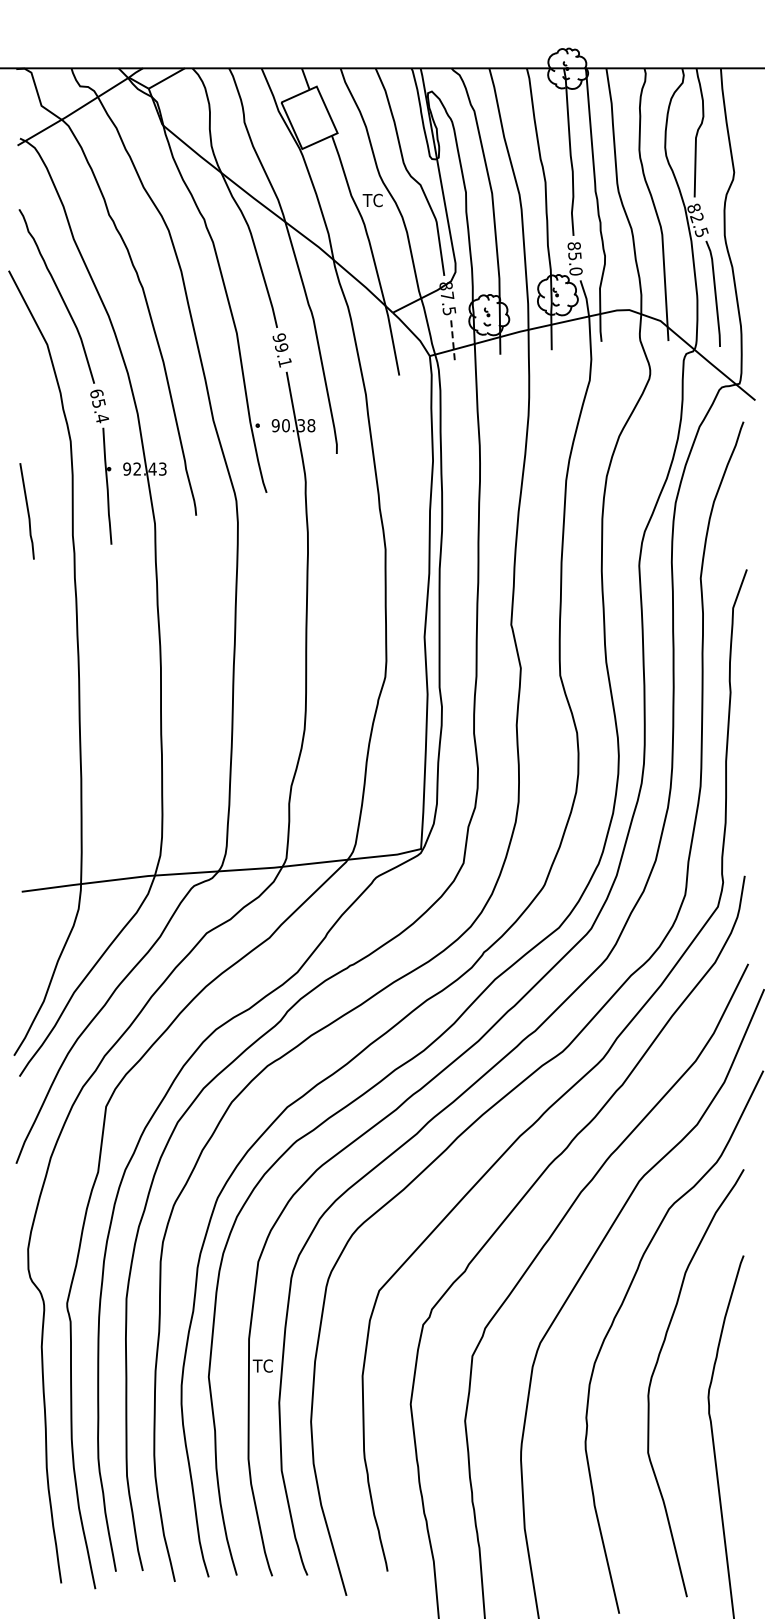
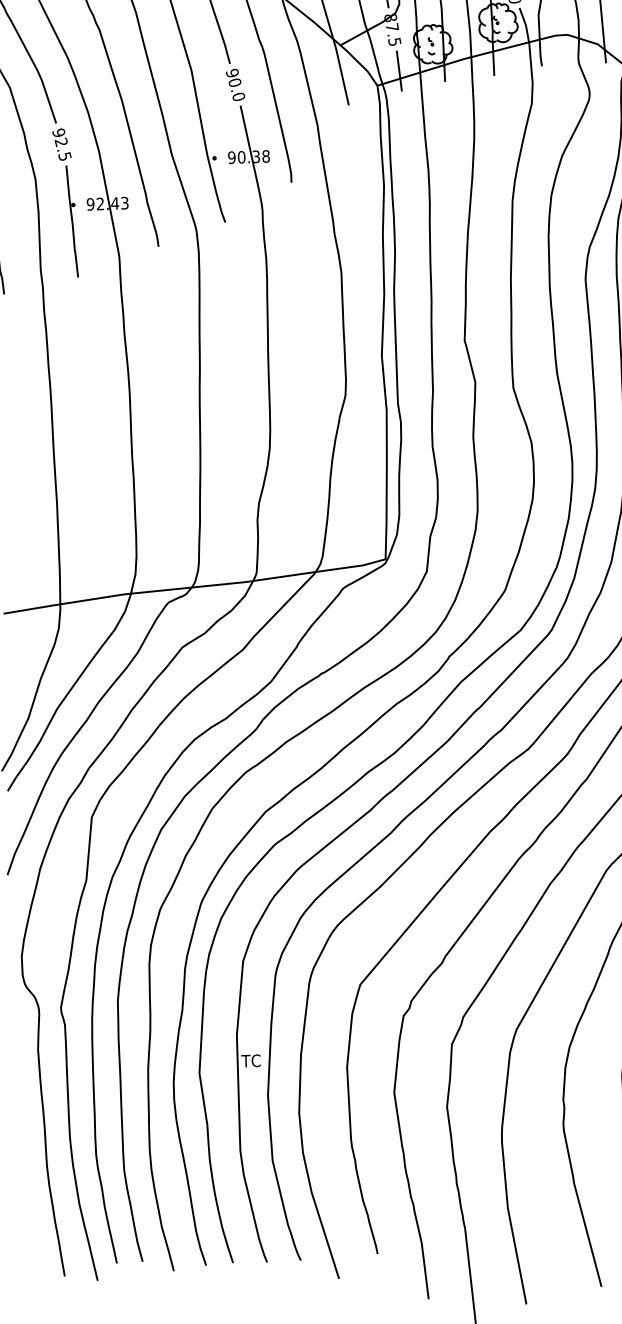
line: (453, 342) -> (399, 71), dashed -> solid
text: (283, 355) -> (236, 90), 99.1 -> 90.0
text: (99, 406) -> (62, 145), 65.4 -> 92.5

